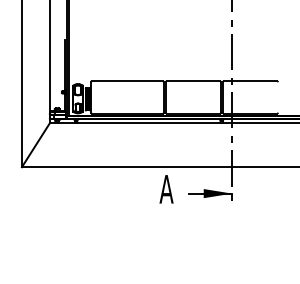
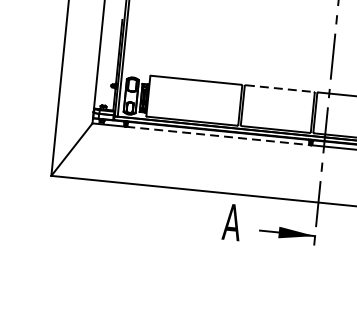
line: (193, 81) -> (280, 88), solid -> dashed
line: (149, 123) -> (218, 136), solid -> dashed

